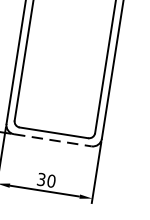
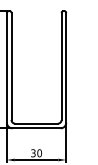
line: (54, 140) -> (37, 128), dashed -> solid

